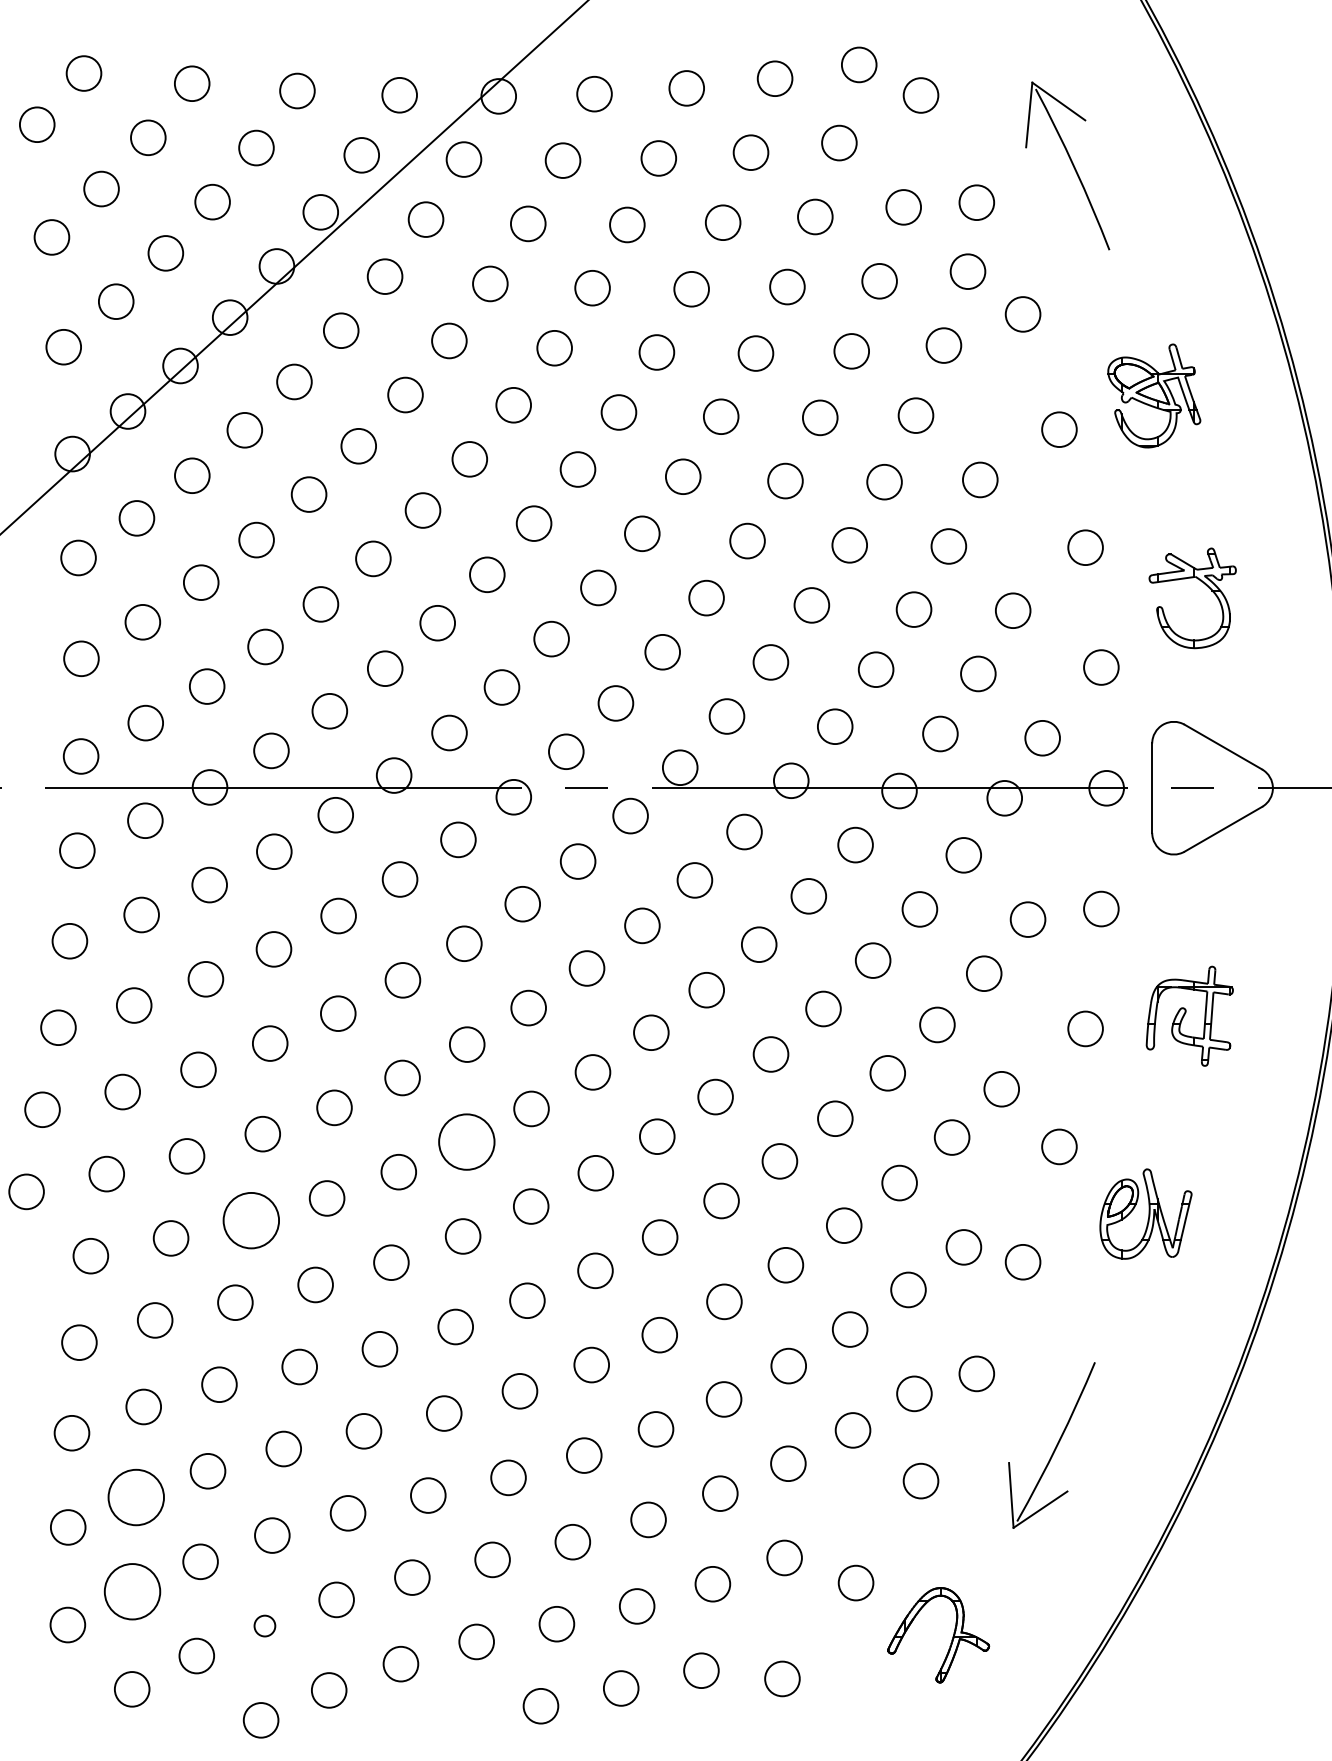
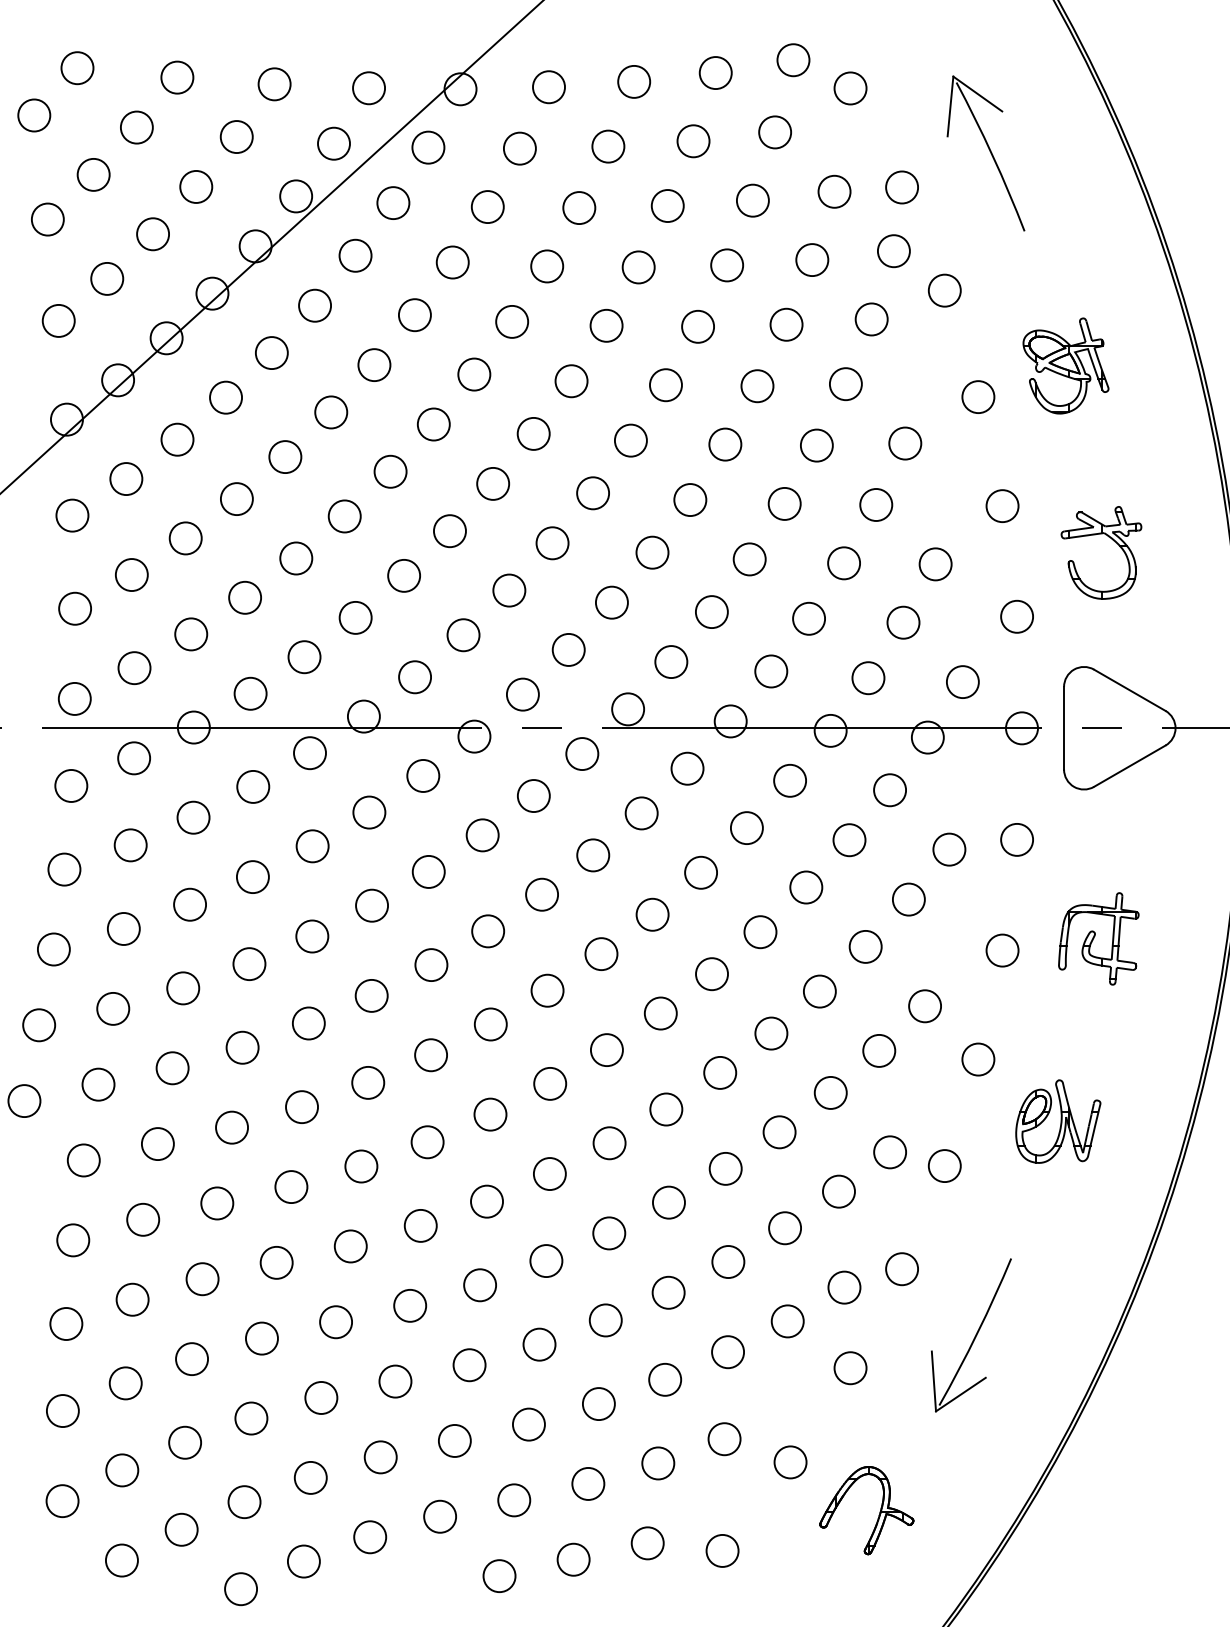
circle: (466, 1142) -> (430, 1055), size x0.62
circle: (251, 1220) -> (232, 1127), size x0.62
circle: (135, 1497) -> (125, 1383), size x0.62
circle: (132, 1591) -> (122, 1470), size x0.62
circle: (264, 1625) -> (244, 1501), size x1.67

